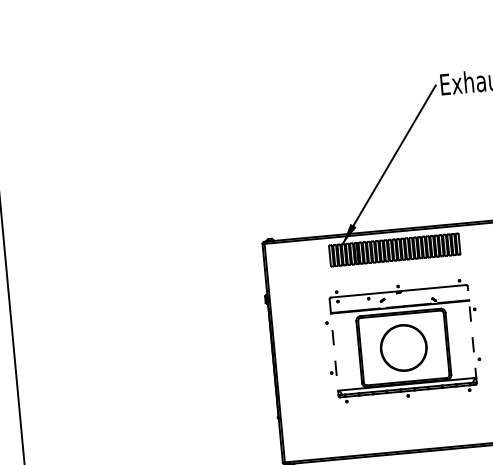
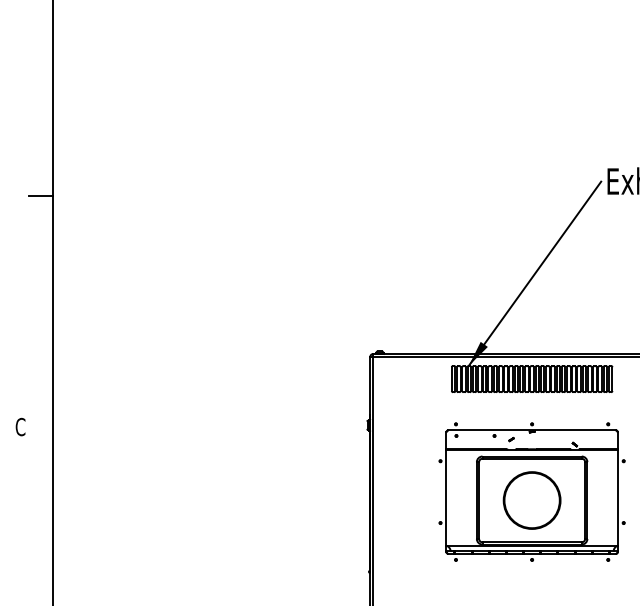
line: (472, 335) -> (617, 492), dashed -> solid
line: (334, 347) -> (446, 492), dashed -> solid

